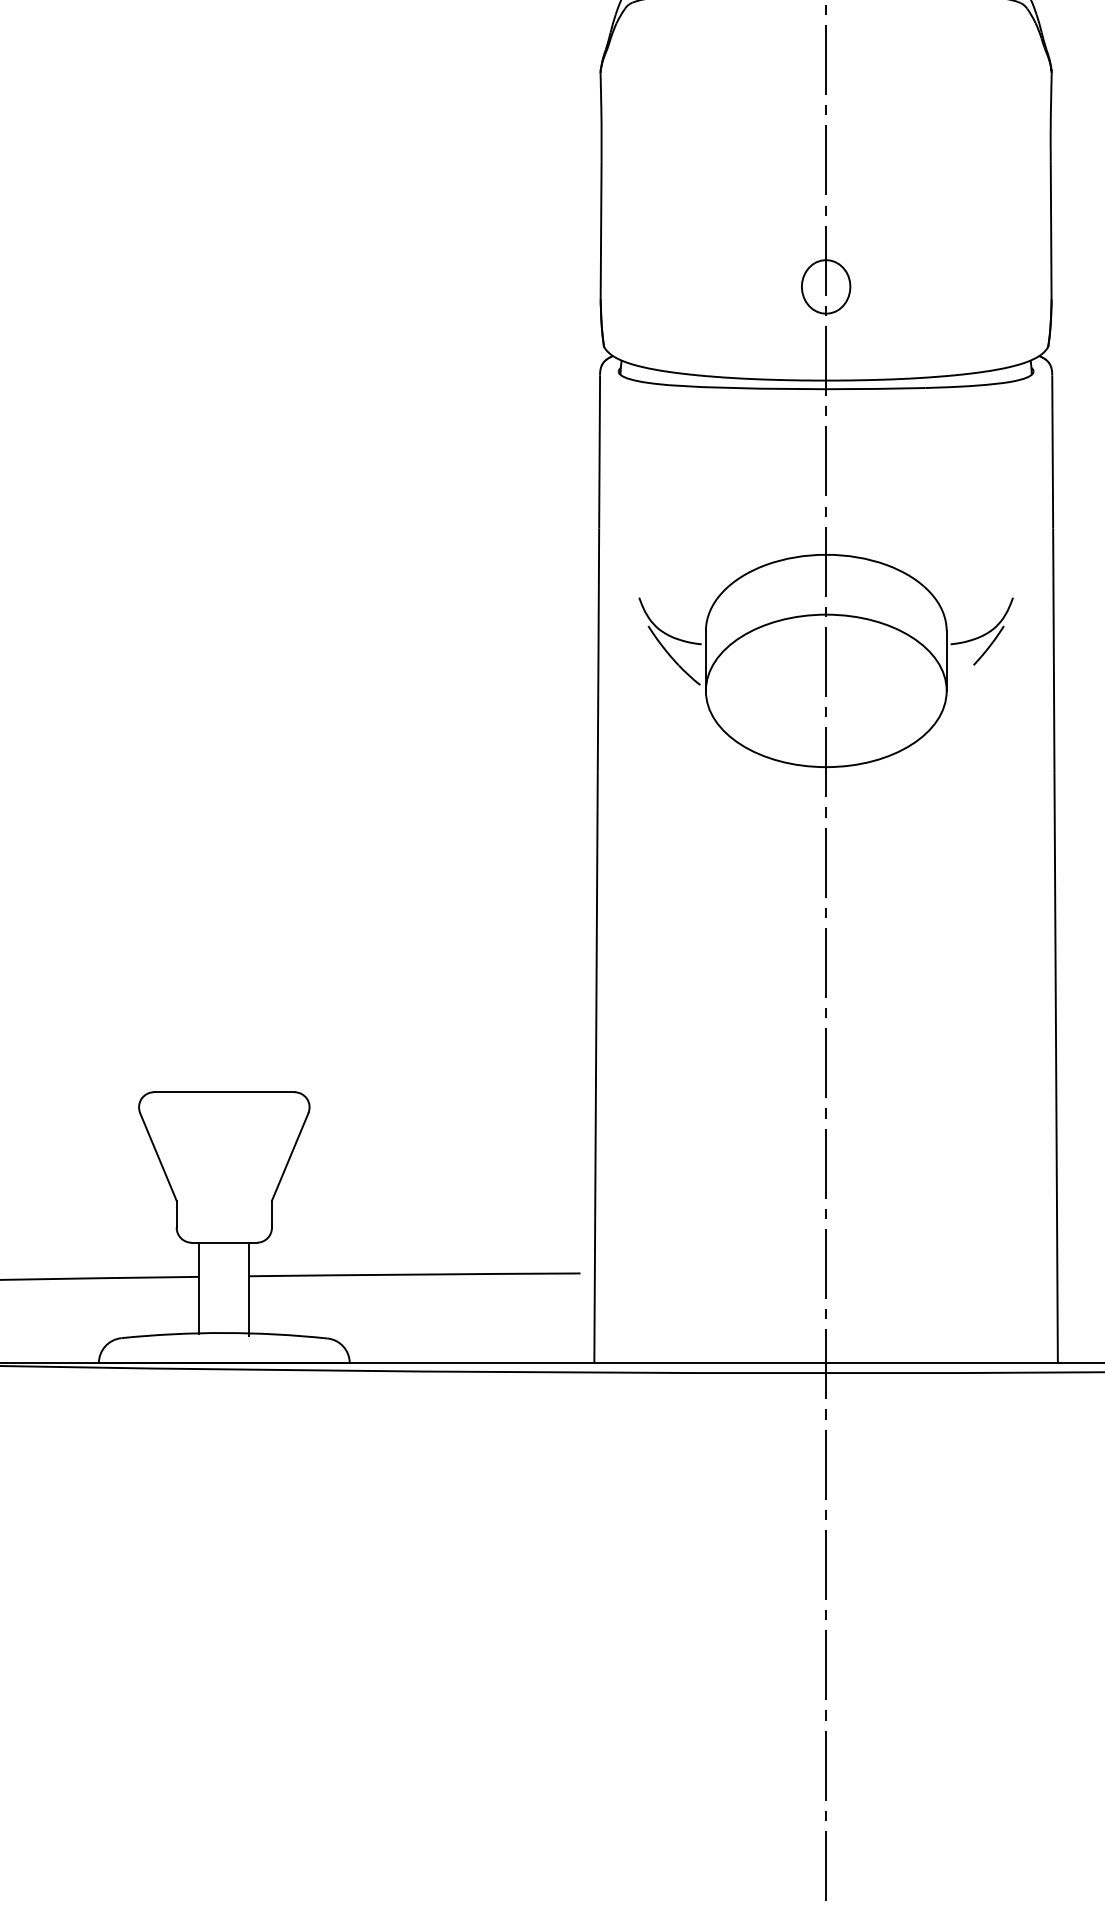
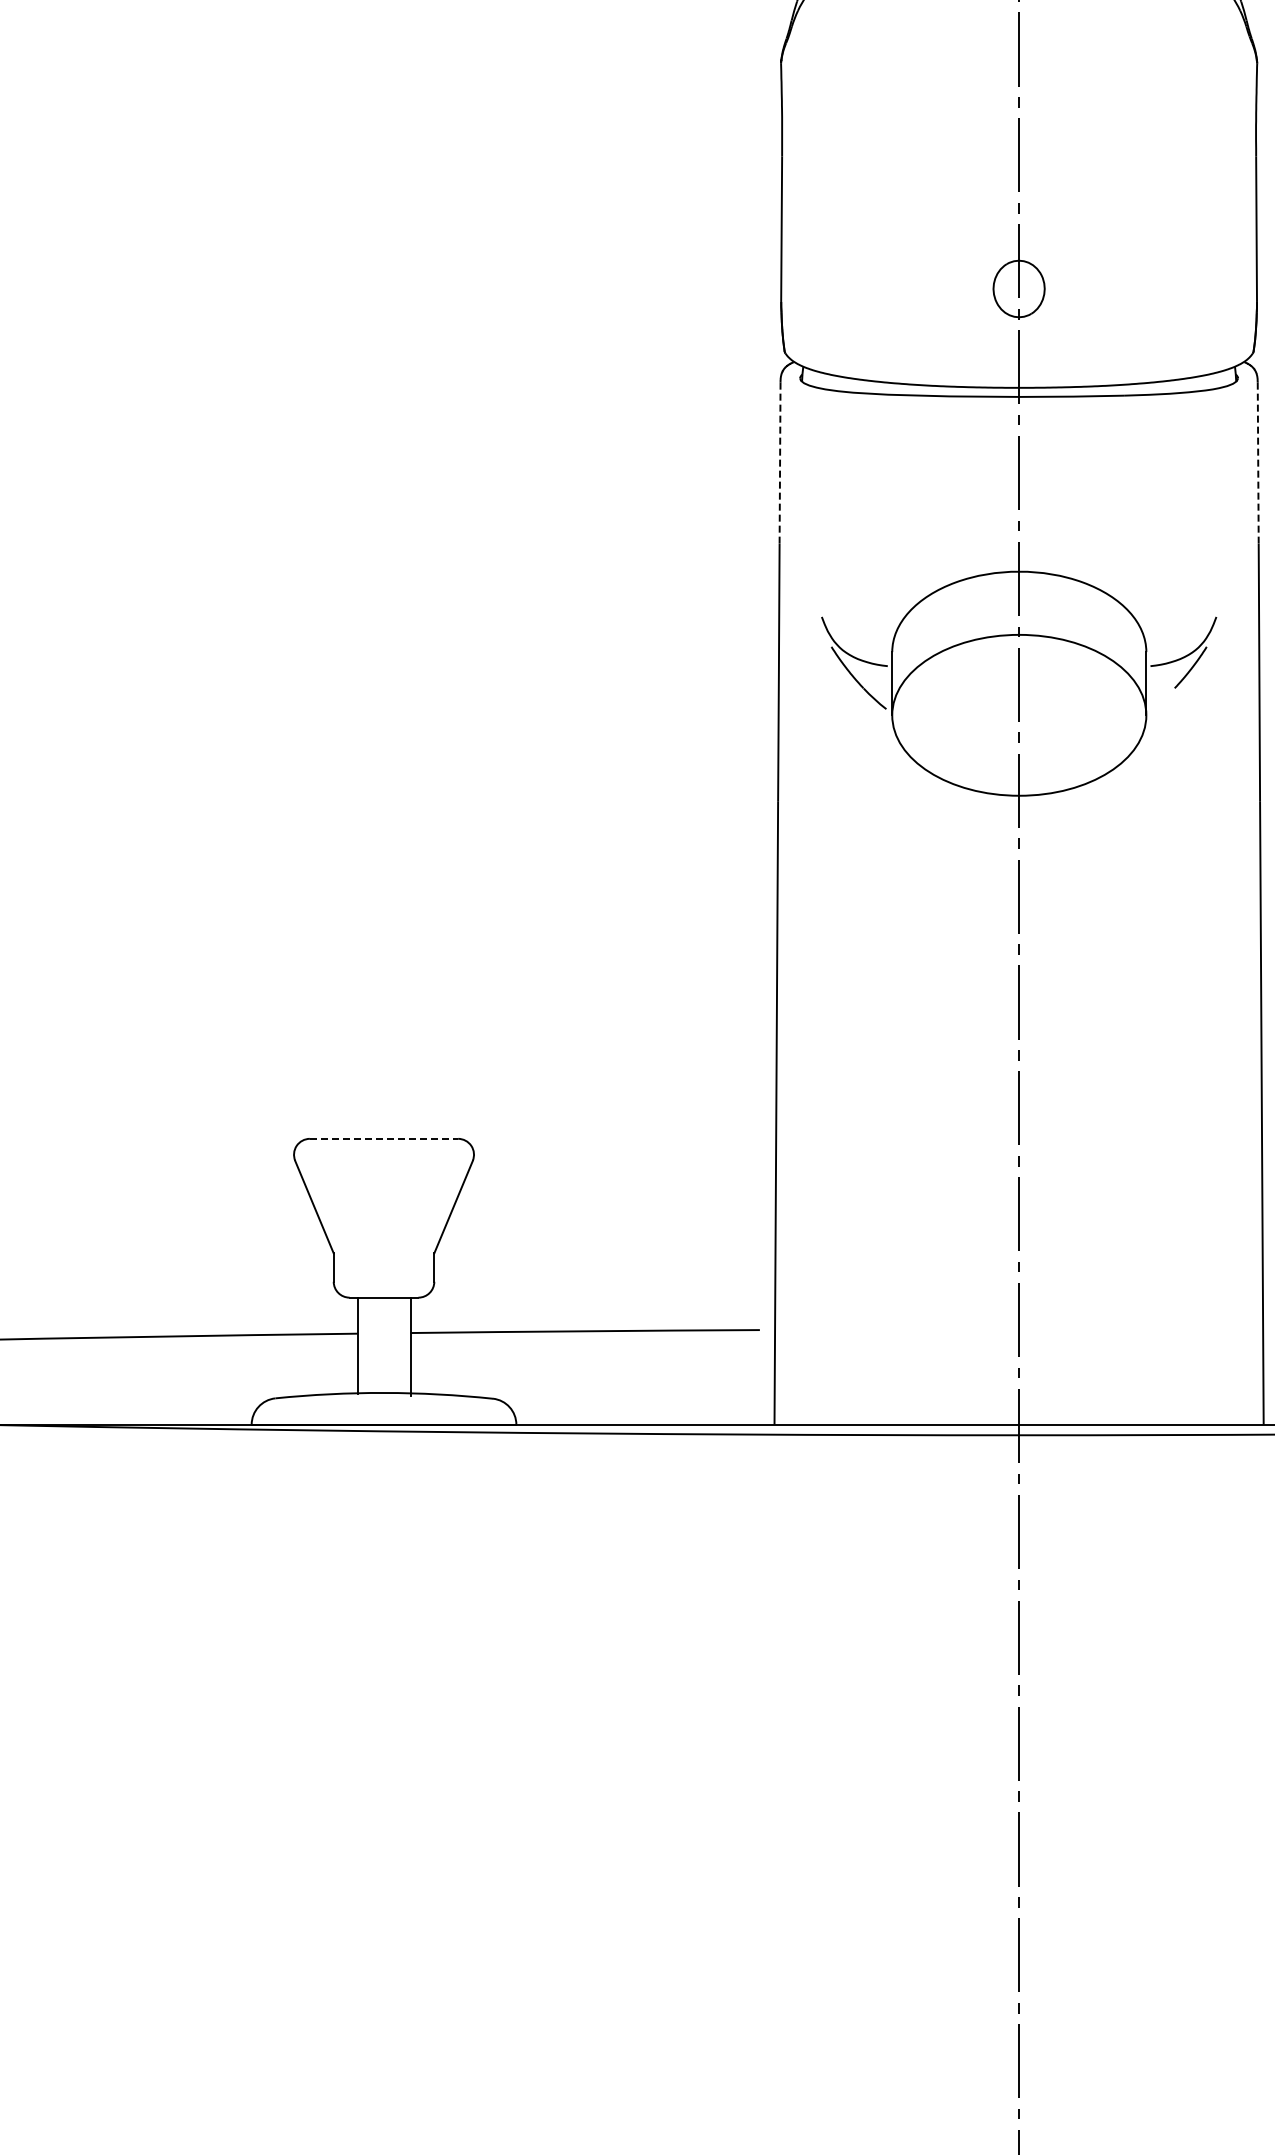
line: (600, 452) -> (780, 463), solid -> dashed
line: (1052, 452) -> (1258, 463), solid -> dashed
line: (224, 1091) -> (384, 1138), solid -> dashed

